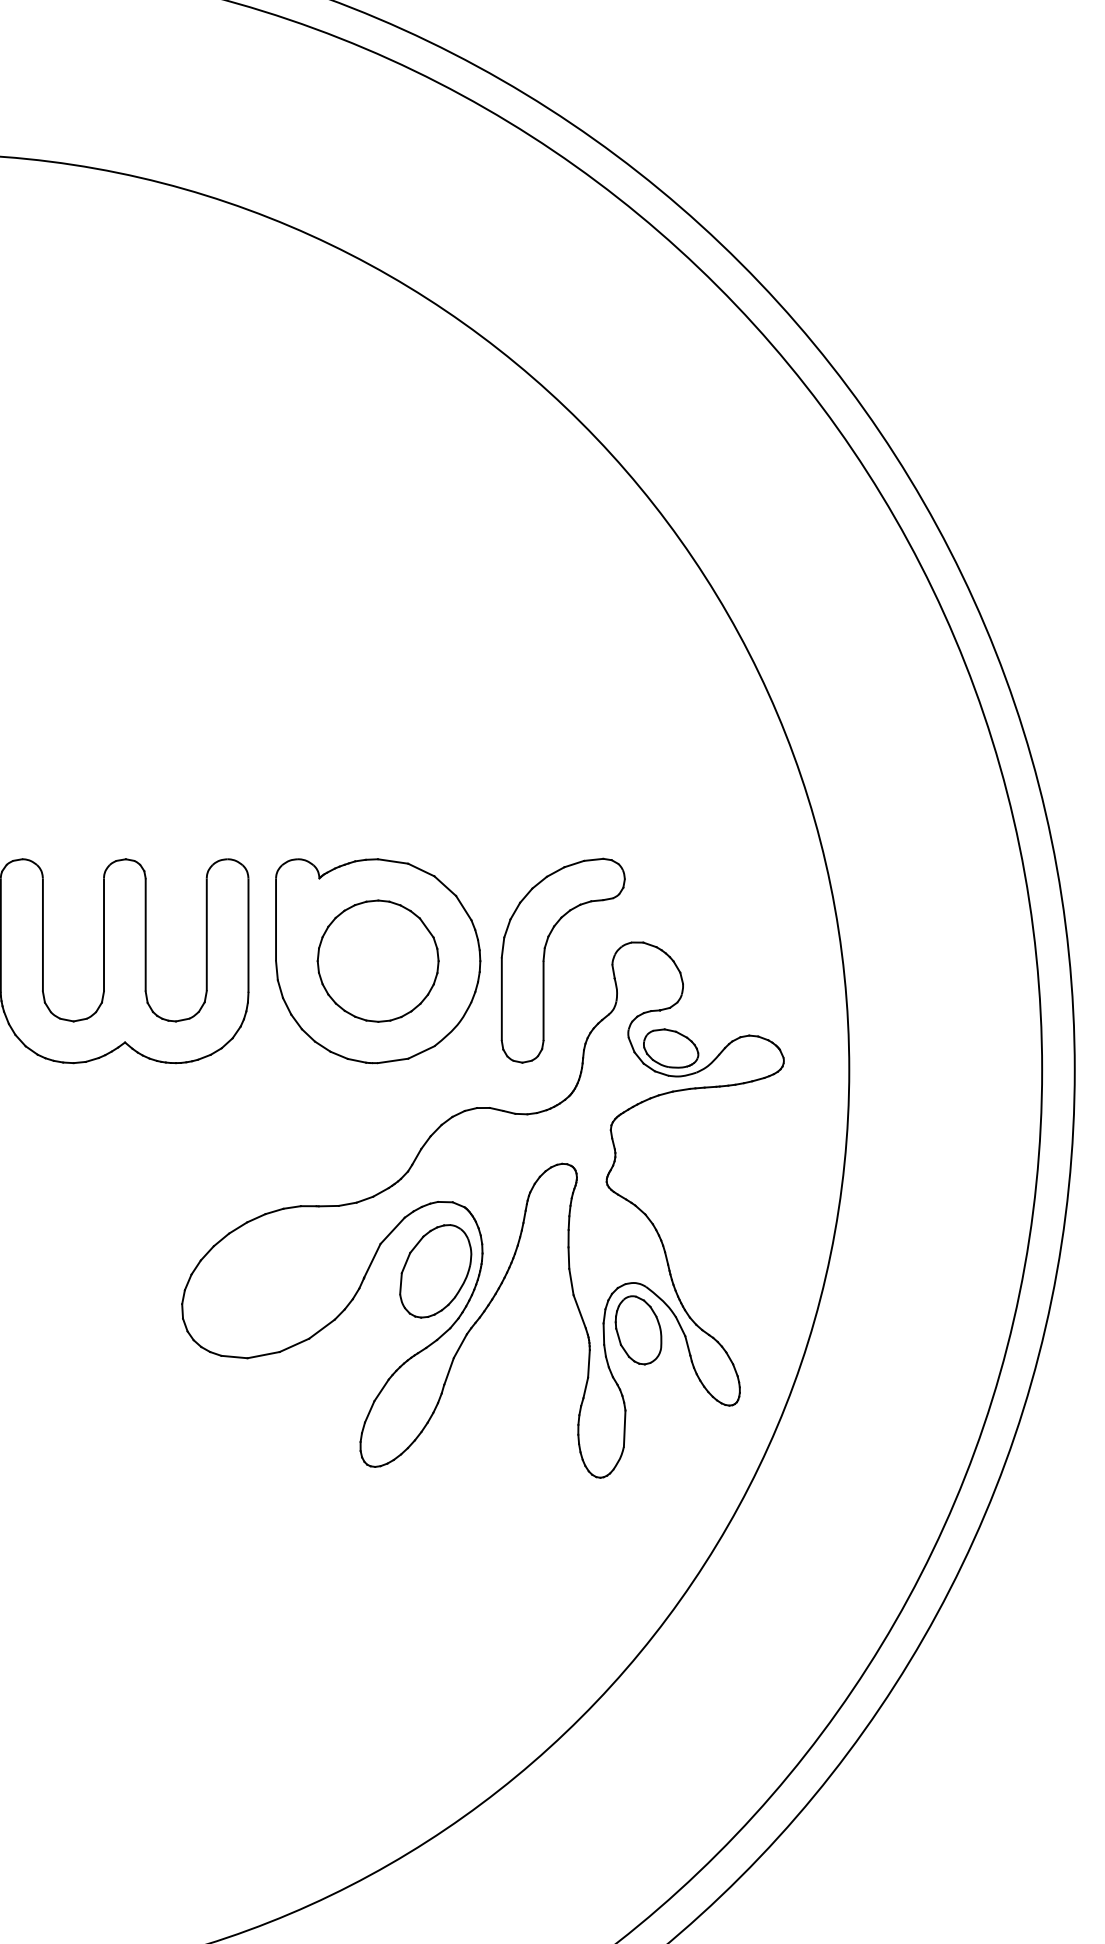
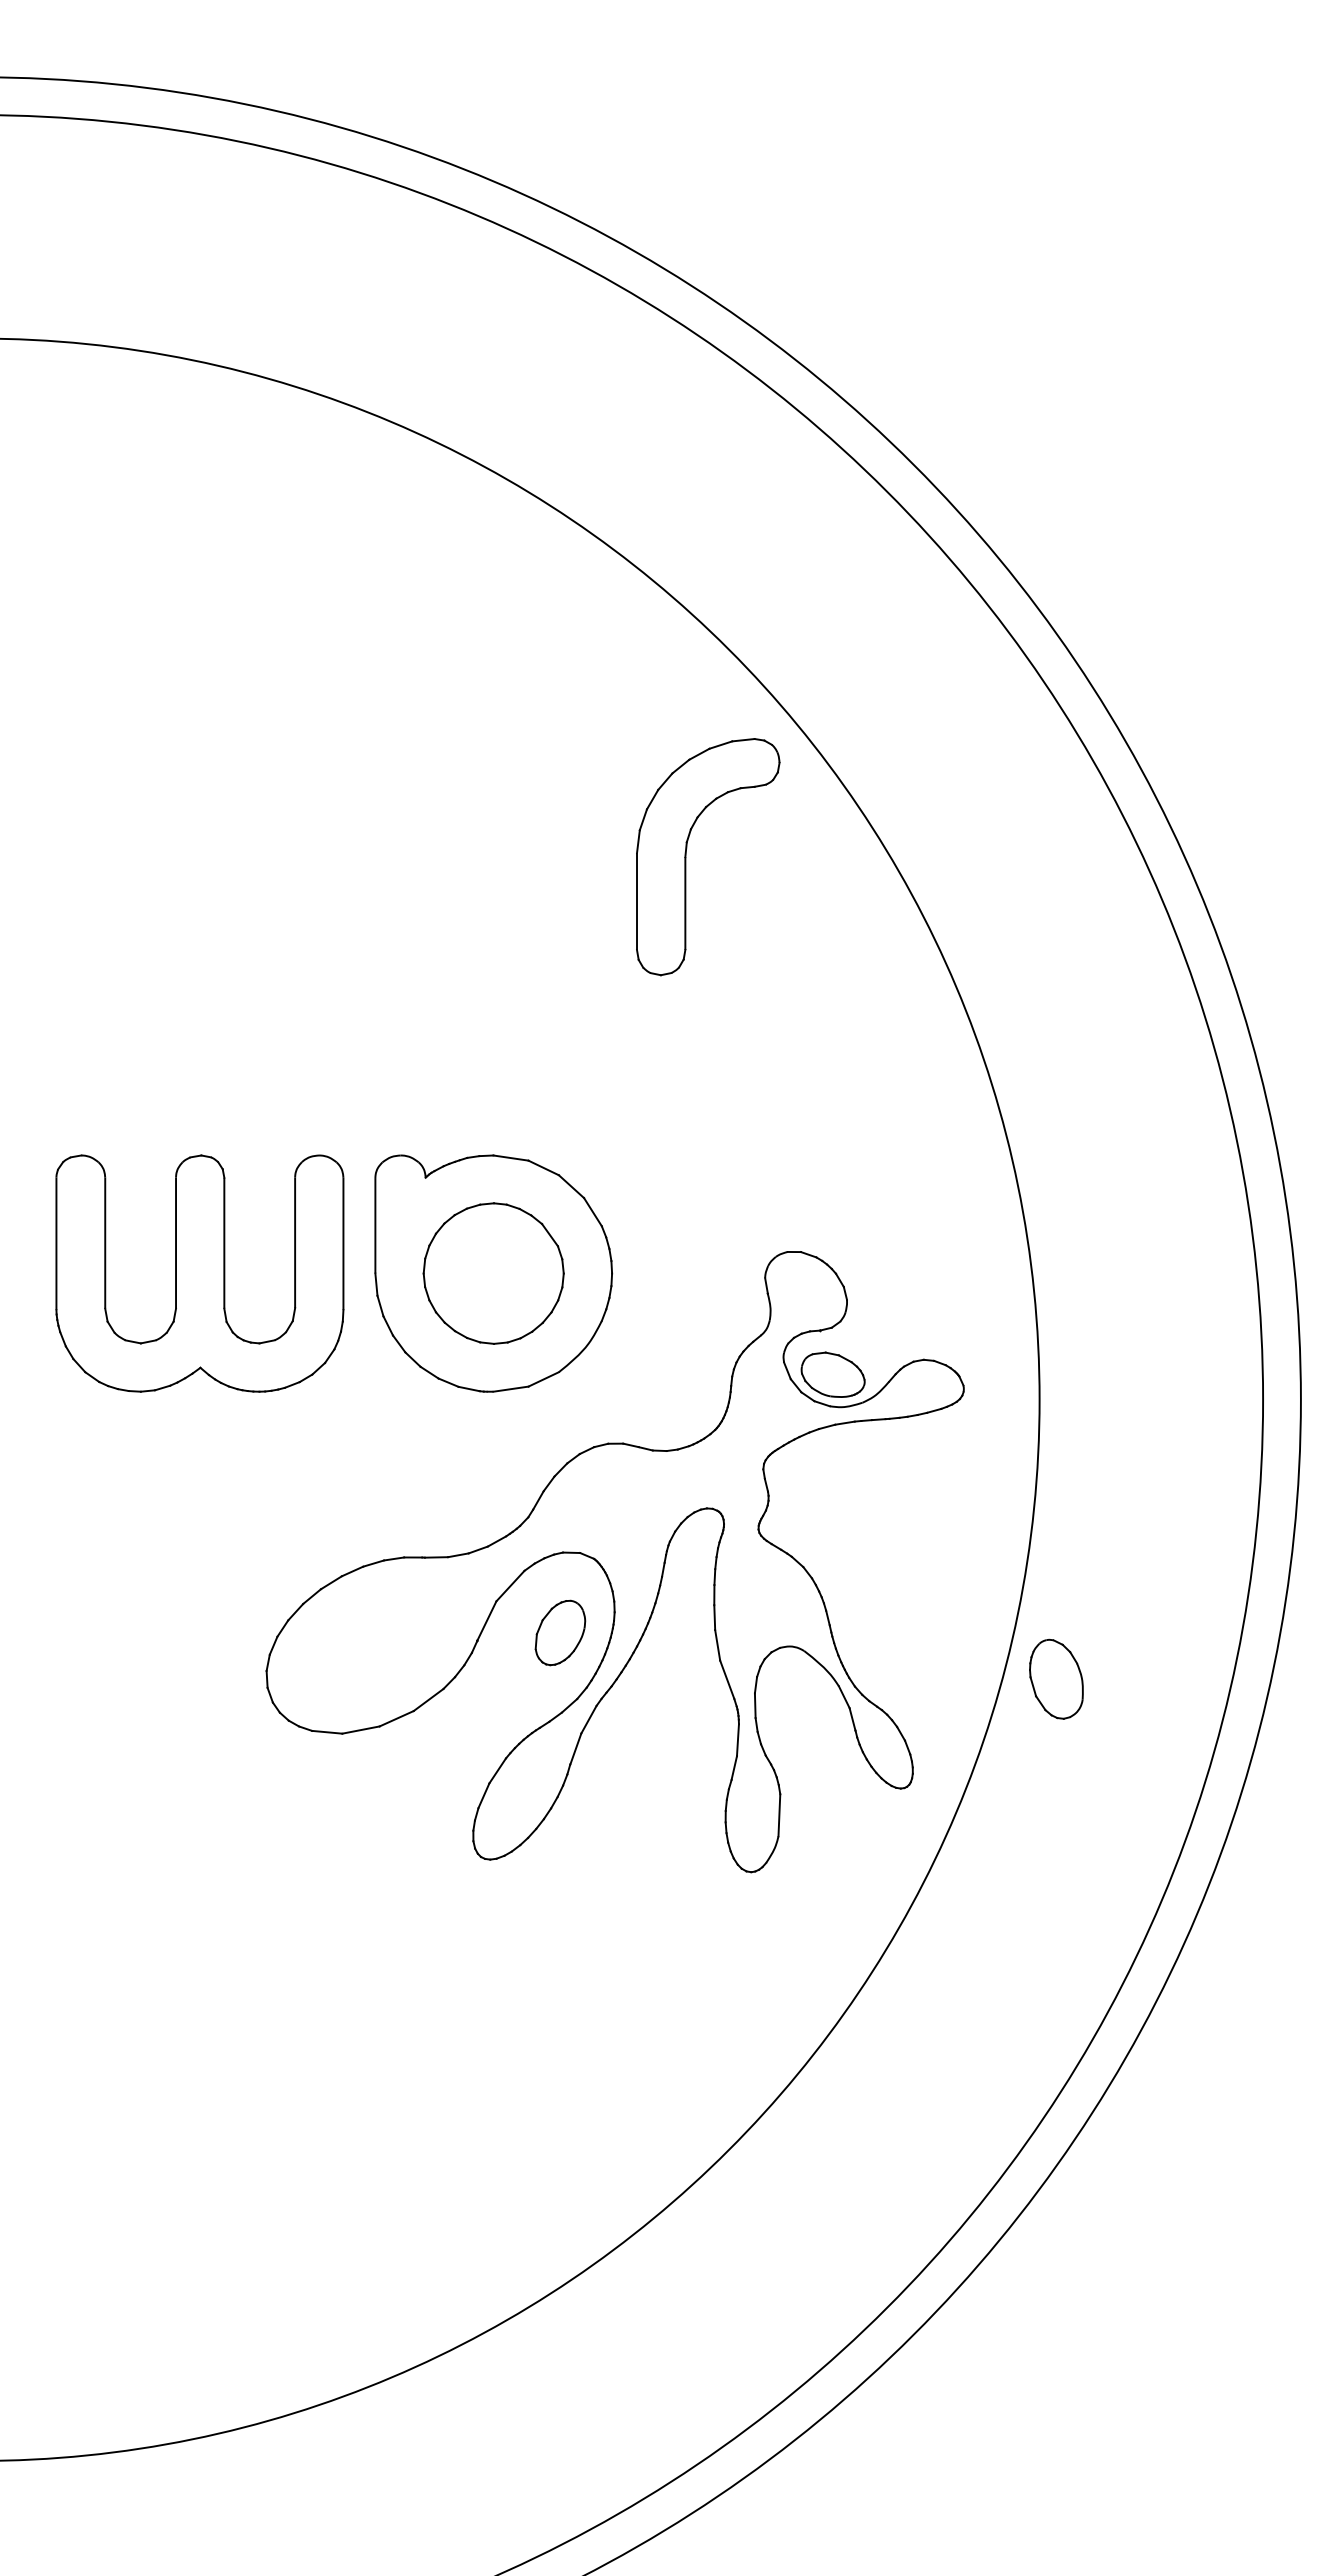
part: (544, 961) -> (686, 857), moved
part: (435, 1270) -> (560, 1632), size x0.6
part: (638, 1329) -> (1056, 1678), moved

